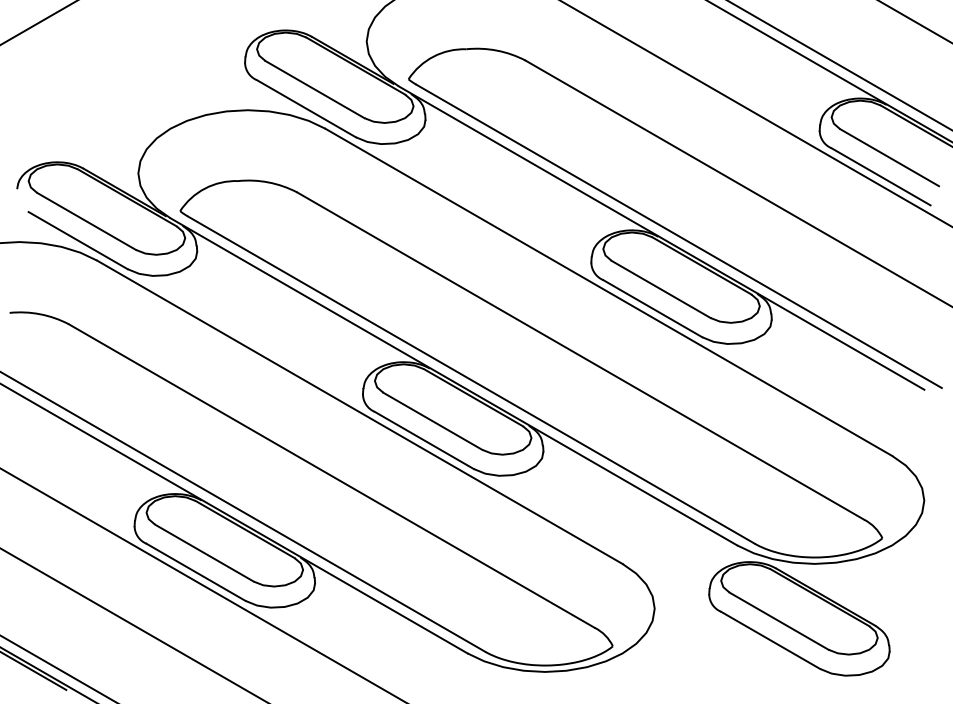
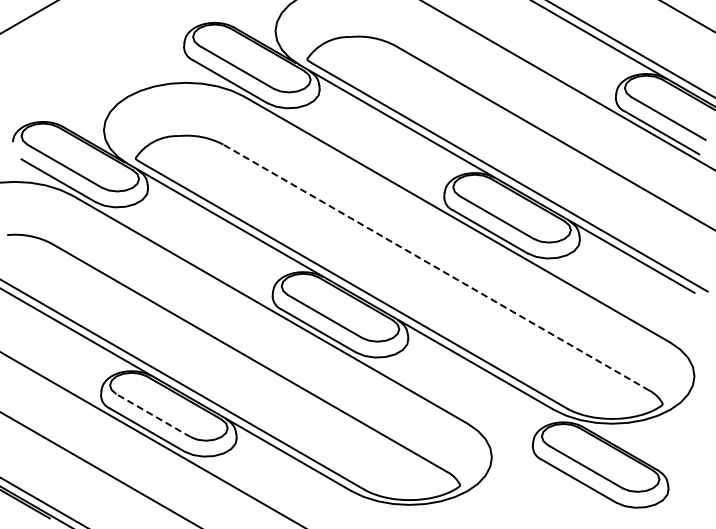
line: (580, 355) -> (436, 267), solid -> dashed
line: (204, 552) -> (153, 415), solid -> dashed

